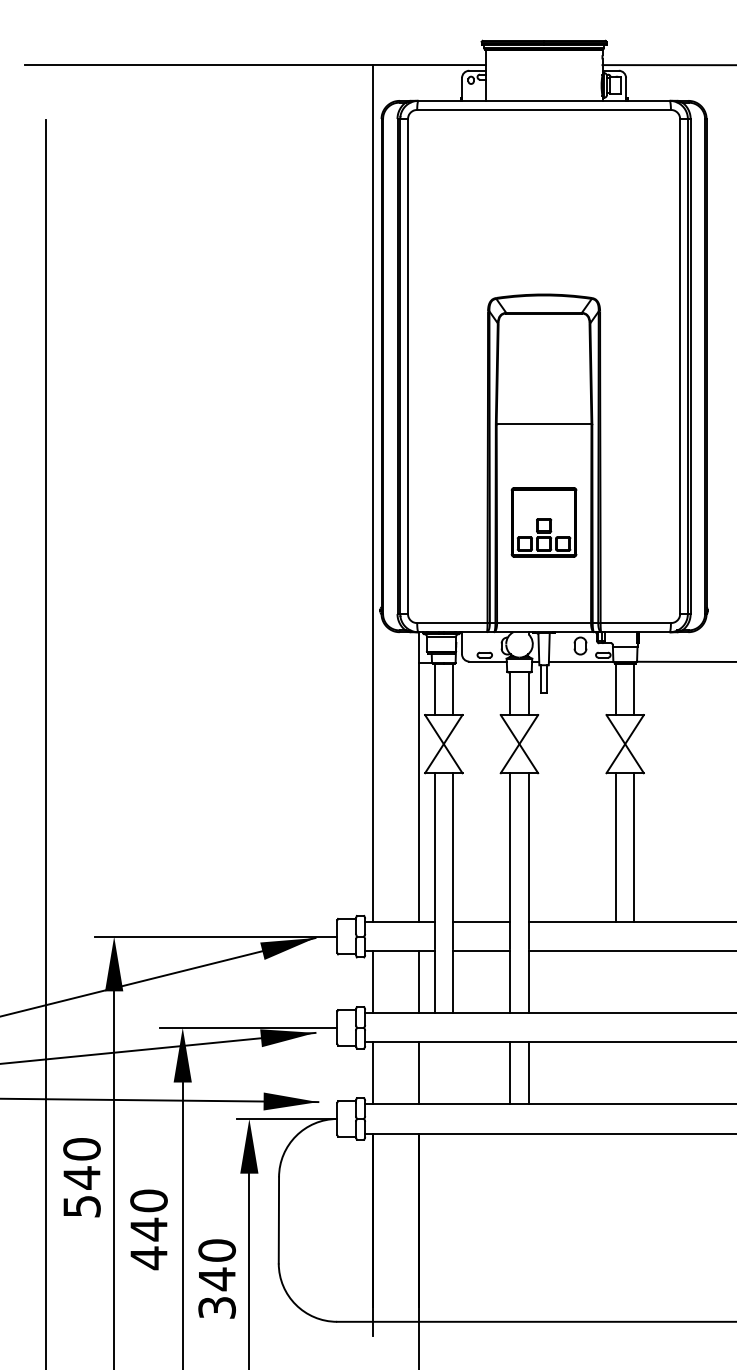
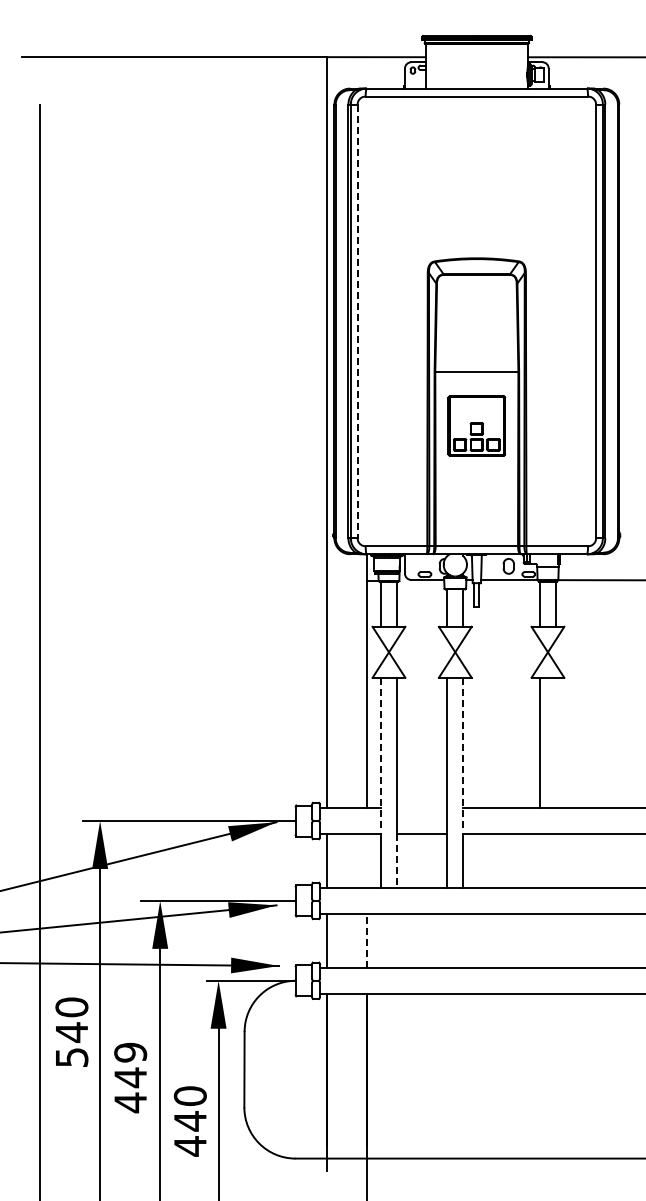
line: (407, 366) -> (357, 321), solid -> dashed
part: (543, 521) -> (476, 425), moved
line: (633, 847) -> (555, 742), removed
line: (435, 860) -> (381, 754), solid -> dashed
line: (528, 860) -> (463, 754), solid -> dashed
line: (480, 922) -> (421, 808), removed
line: (418, 981) -> (366, 860), removed
line: (452, 982) -> (396, 861), solid -> dashed
line: (418, 1072) -> (366, 940), solid -> dashed
line: (510, 1072) -> (447, 940), removed
line: (528, 1072) -> (463, 940), removed
text: (148, 1200) -> (130, 1052), 440 -> 449
text: (216, 1308) -> (189, 1146), 340 -> 440

